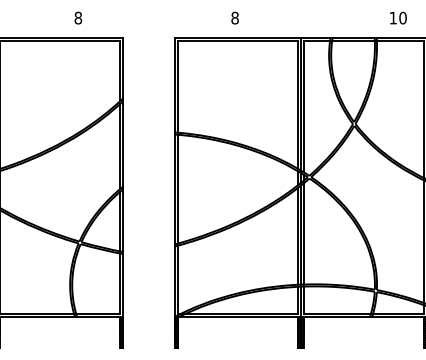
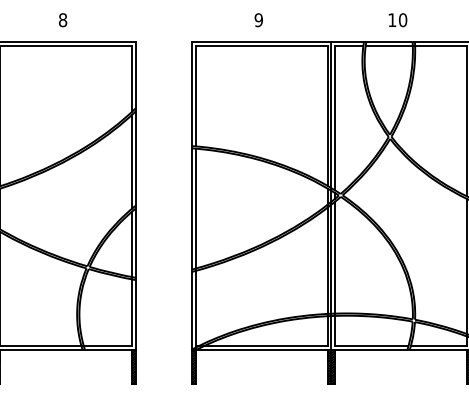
text: (78, 17) -> (63, 19), moved
text: (398, 17) -> (398, 19), moved
text: (234, 18) -> (258, 20), 8 -> 9

